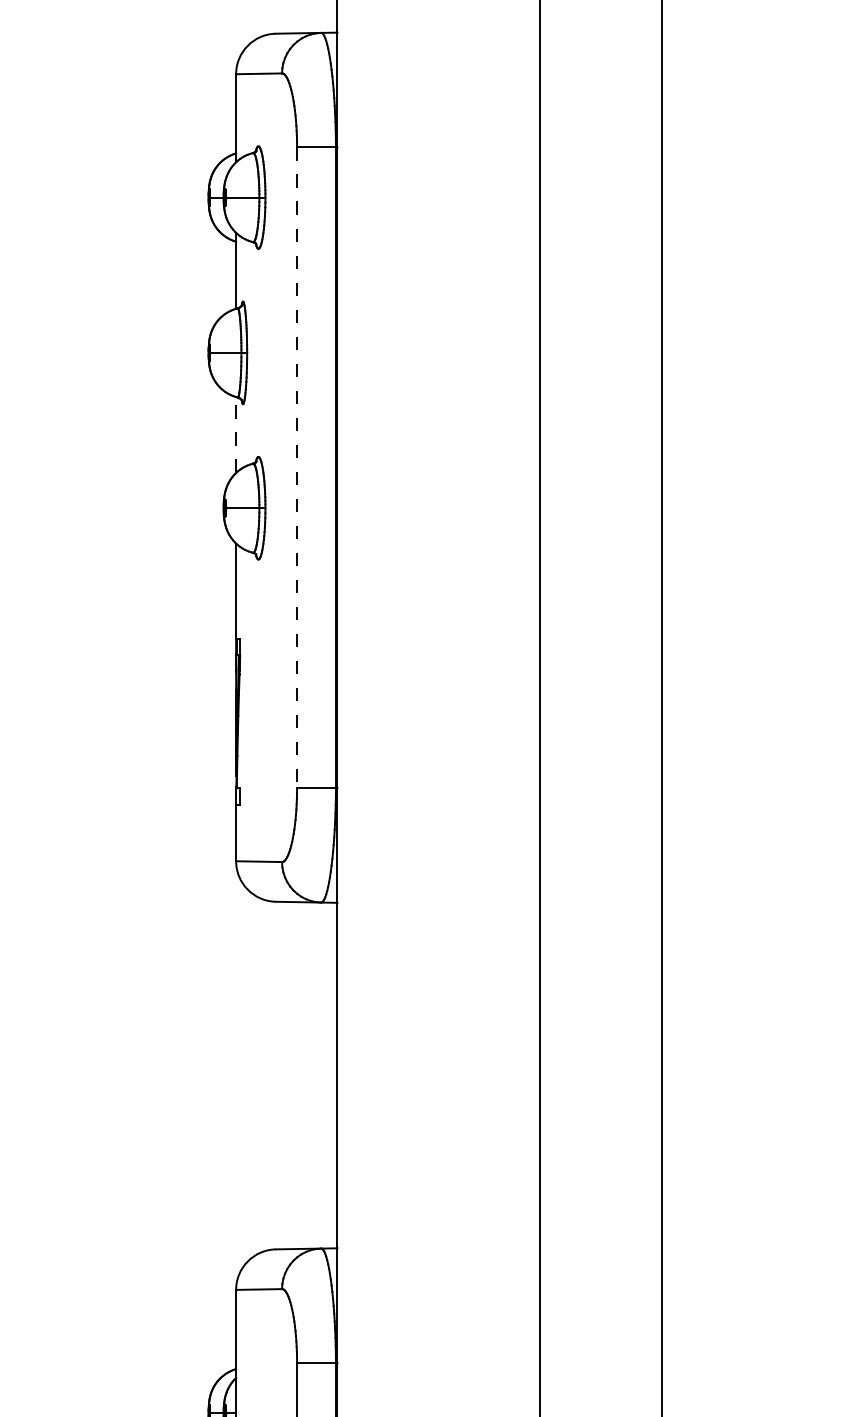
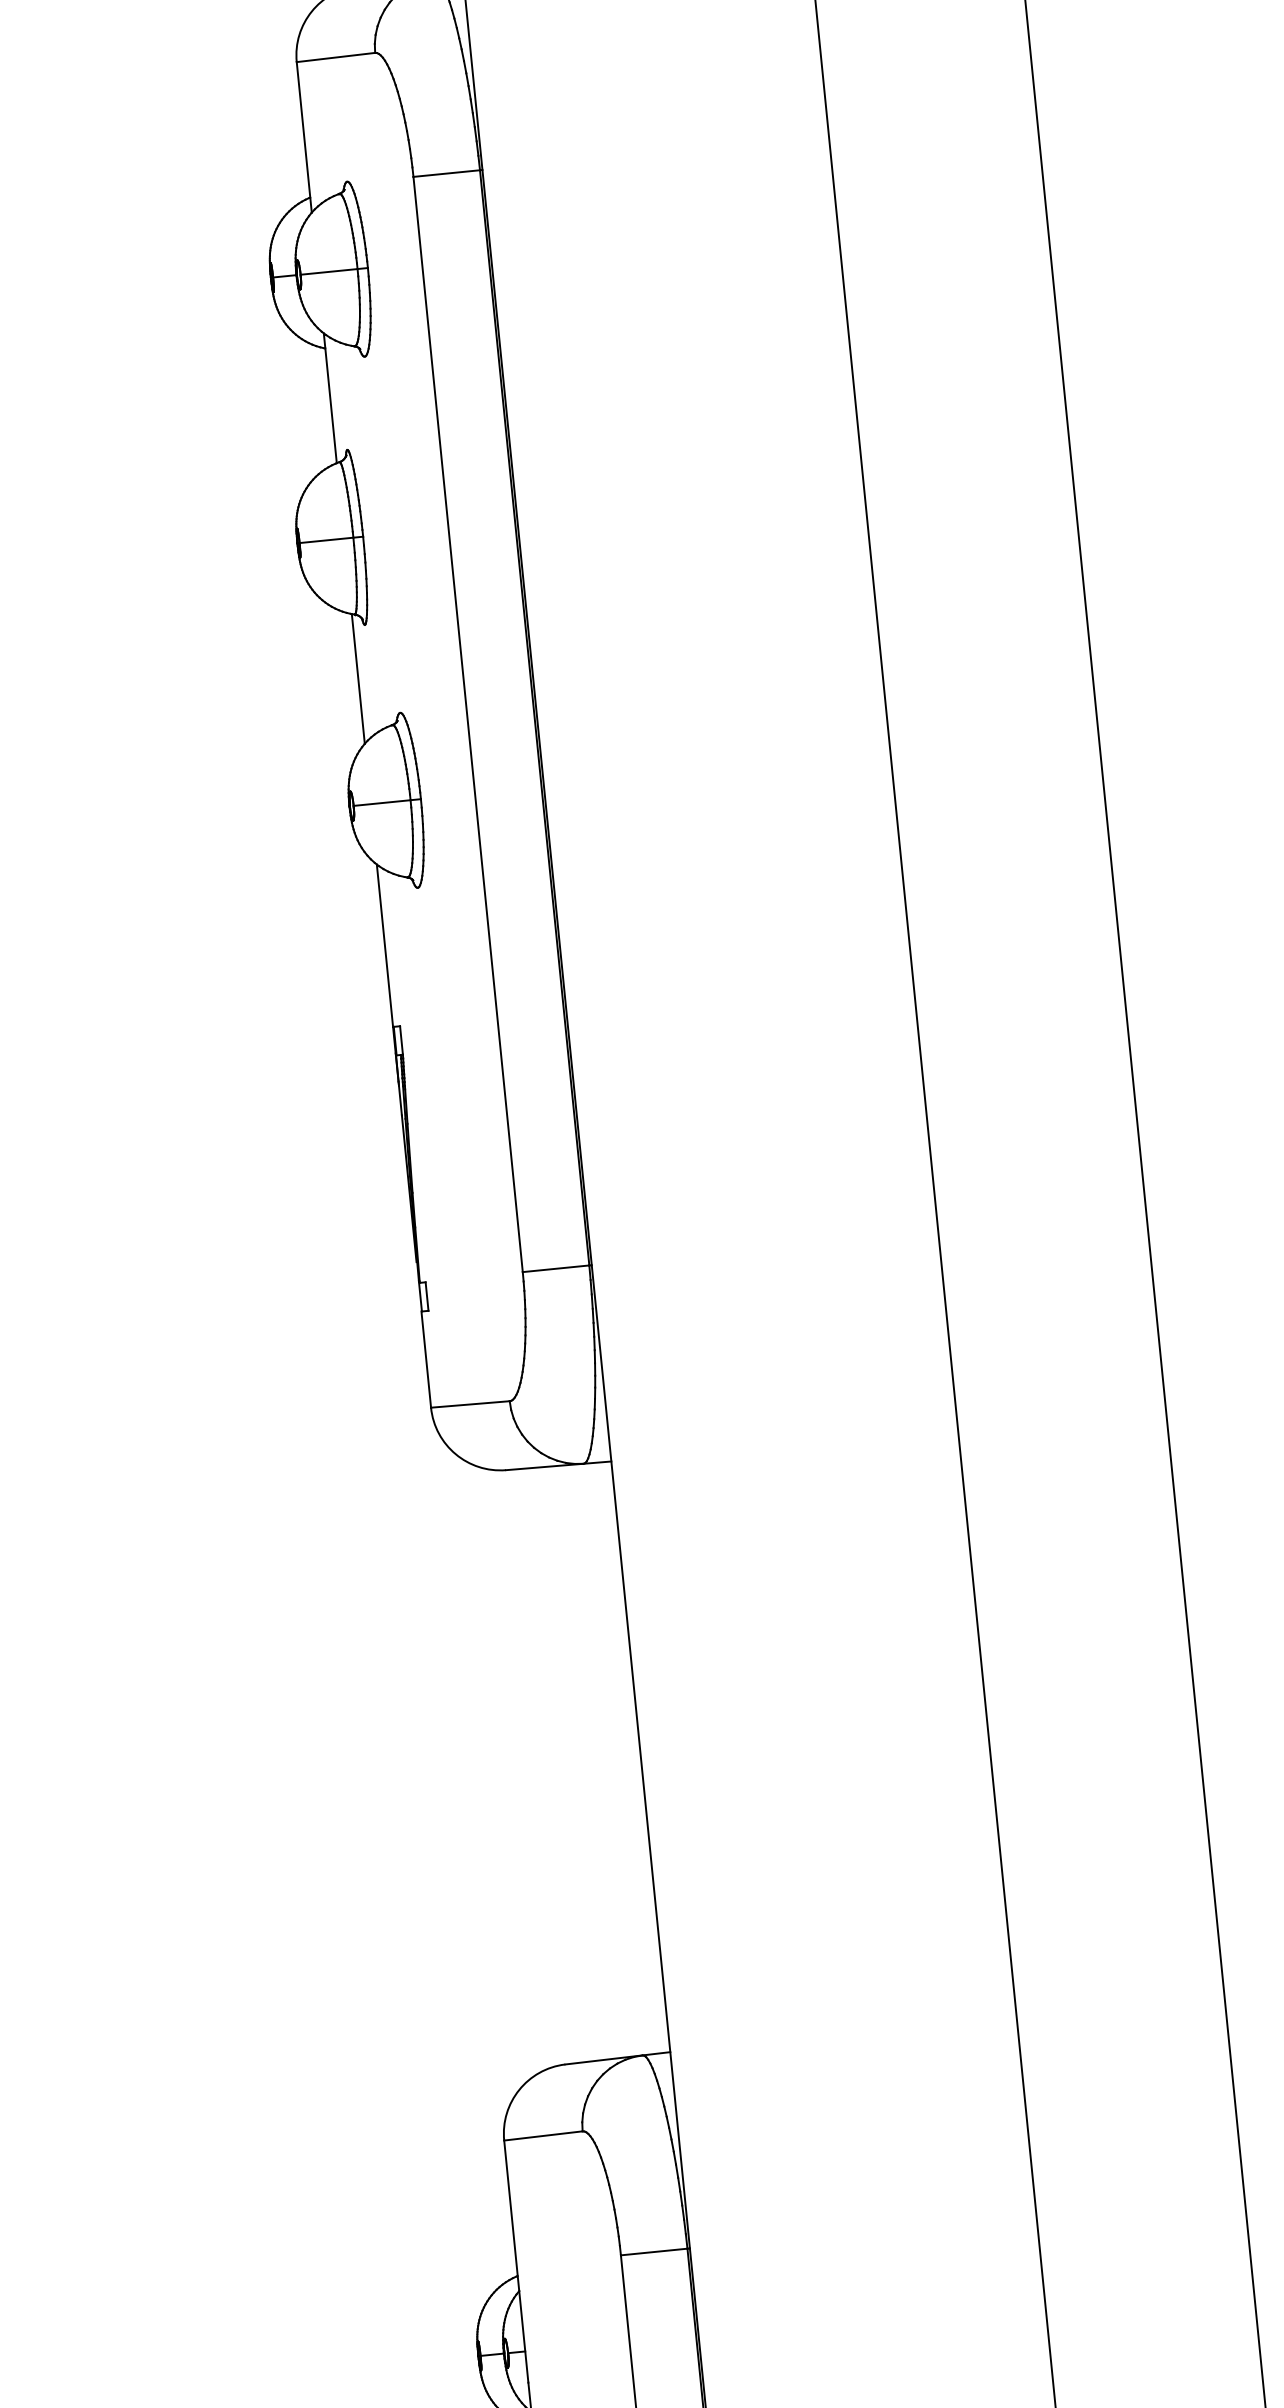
line: (236, 435) -> (359, 679), dashed -> solid
line: (297, 468) -> (468, 725), dashed -> solid

